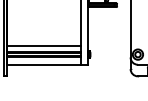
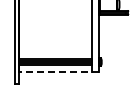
line: (43, 46) -> (54, 53), removed
line: (47, 64) -> (58, 71), solid -> dashed

